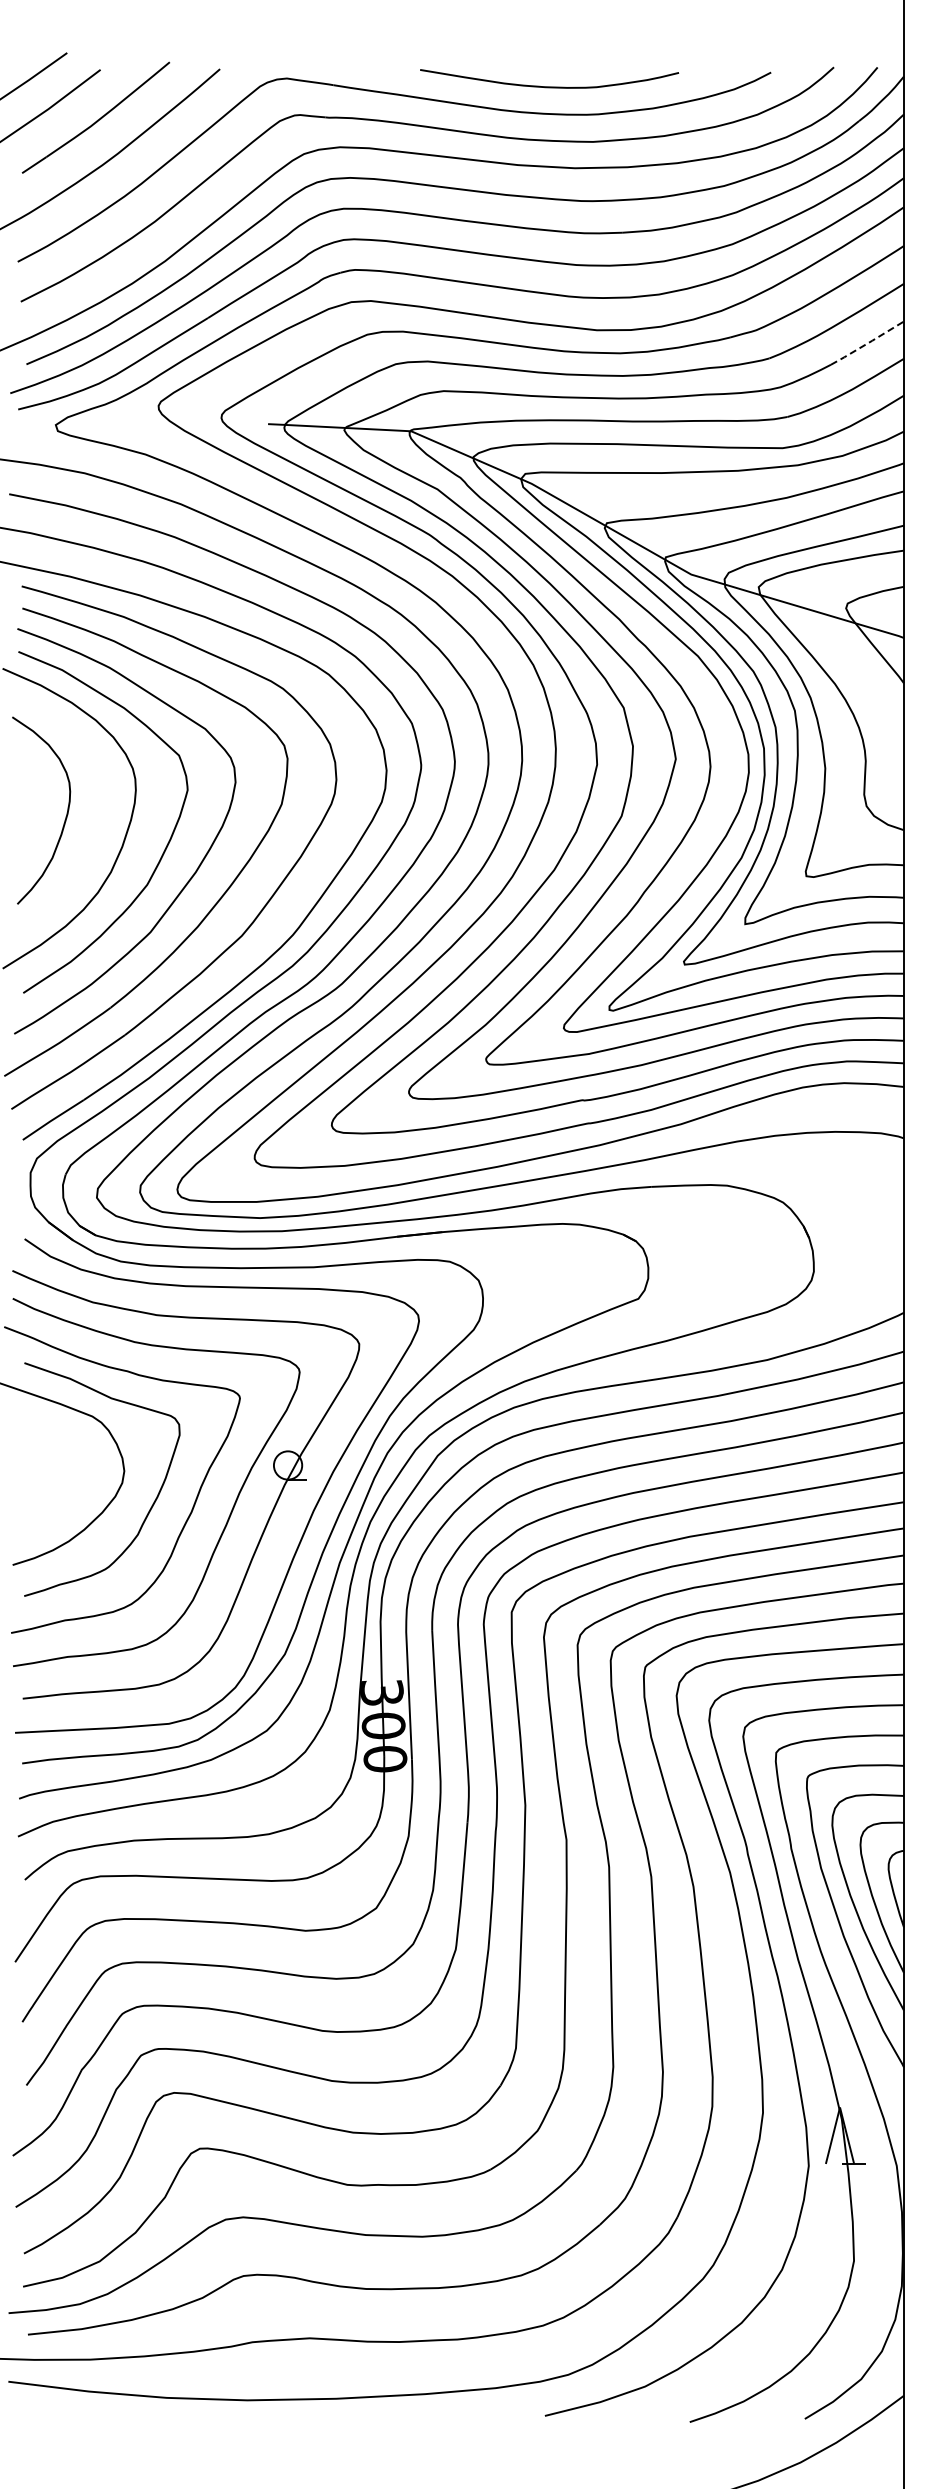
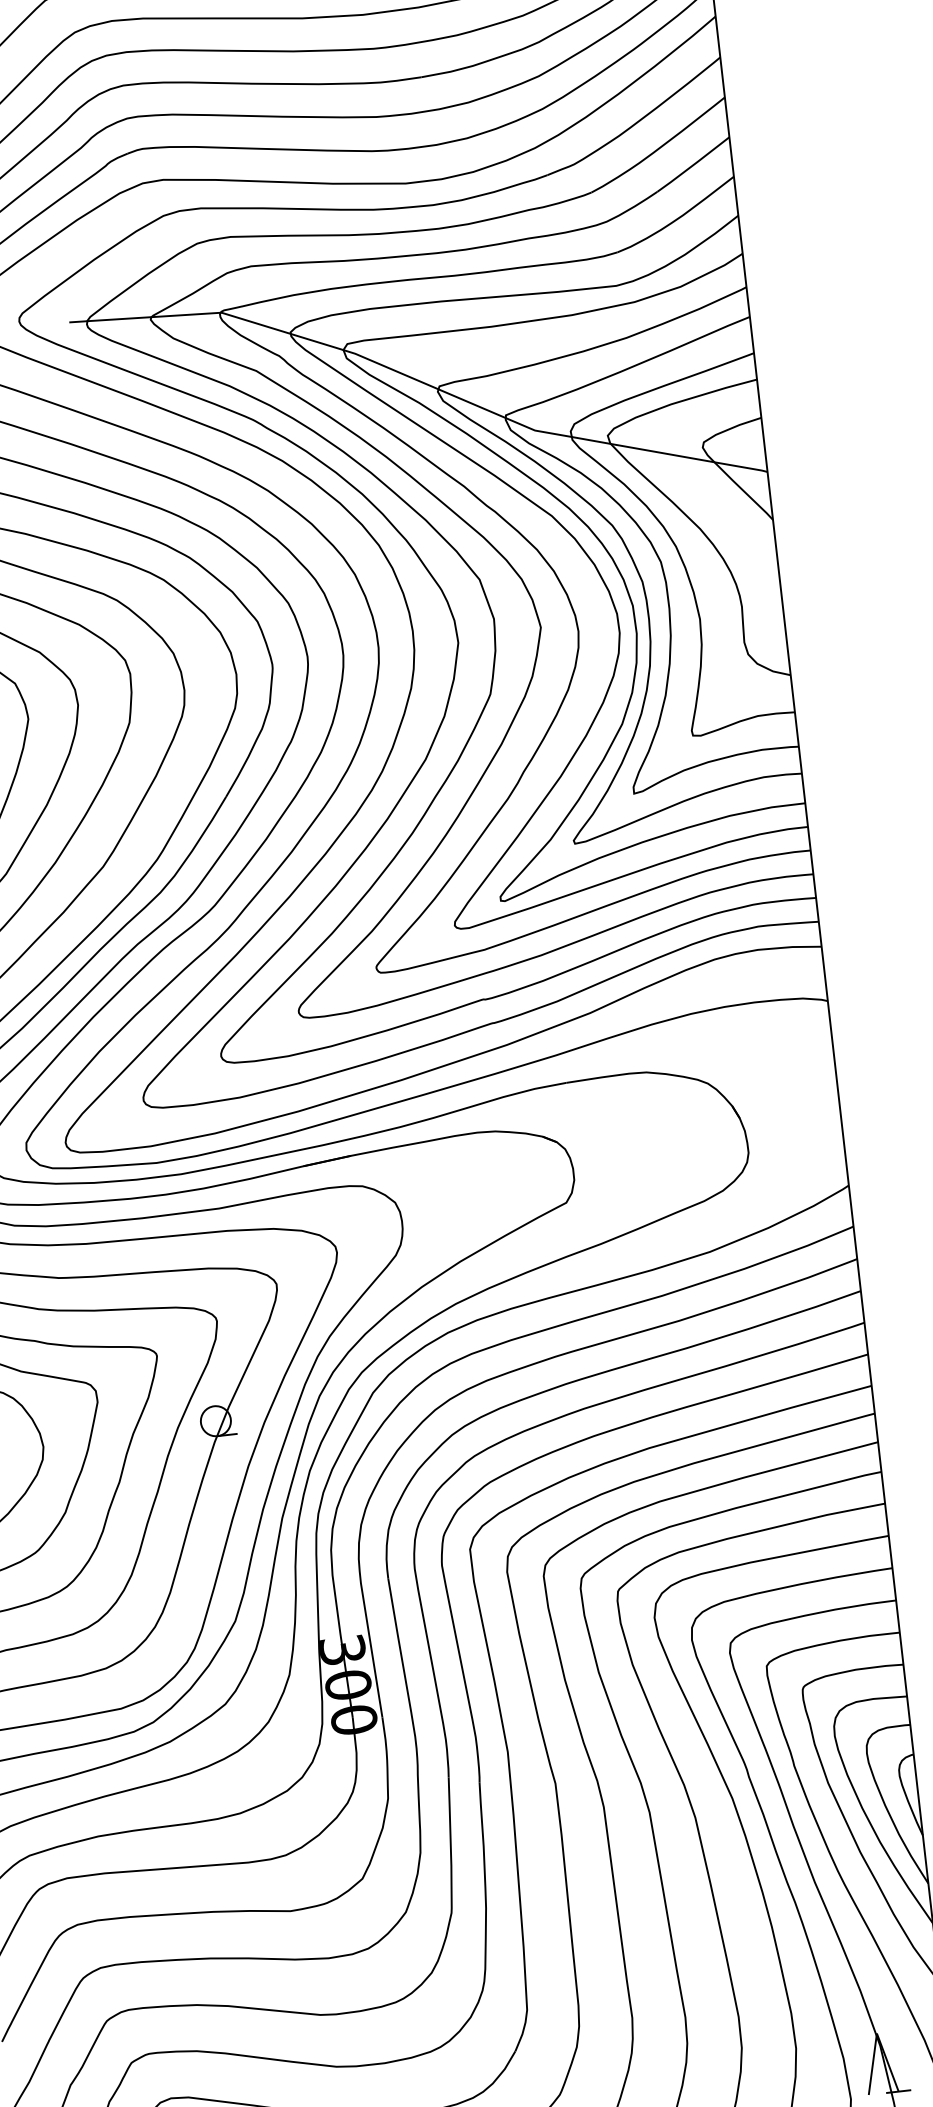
line: (868, 343) -> (694, 164), dashed -> solid

